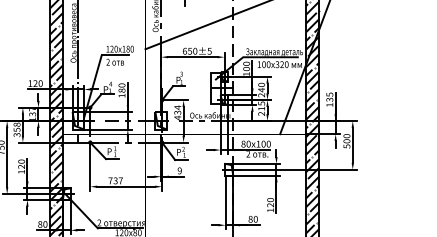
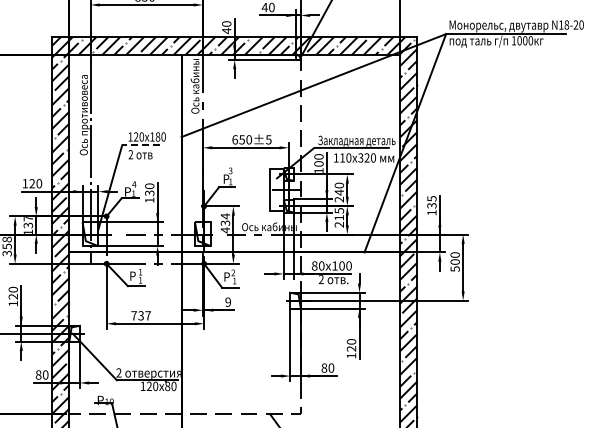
line: (115, 55) -> (140, 145), solid -> dashed
text: (263, 64) -> (342, 157), 100 -> 110
text: (121, 90) -> (149, 193), 180 -> 130

